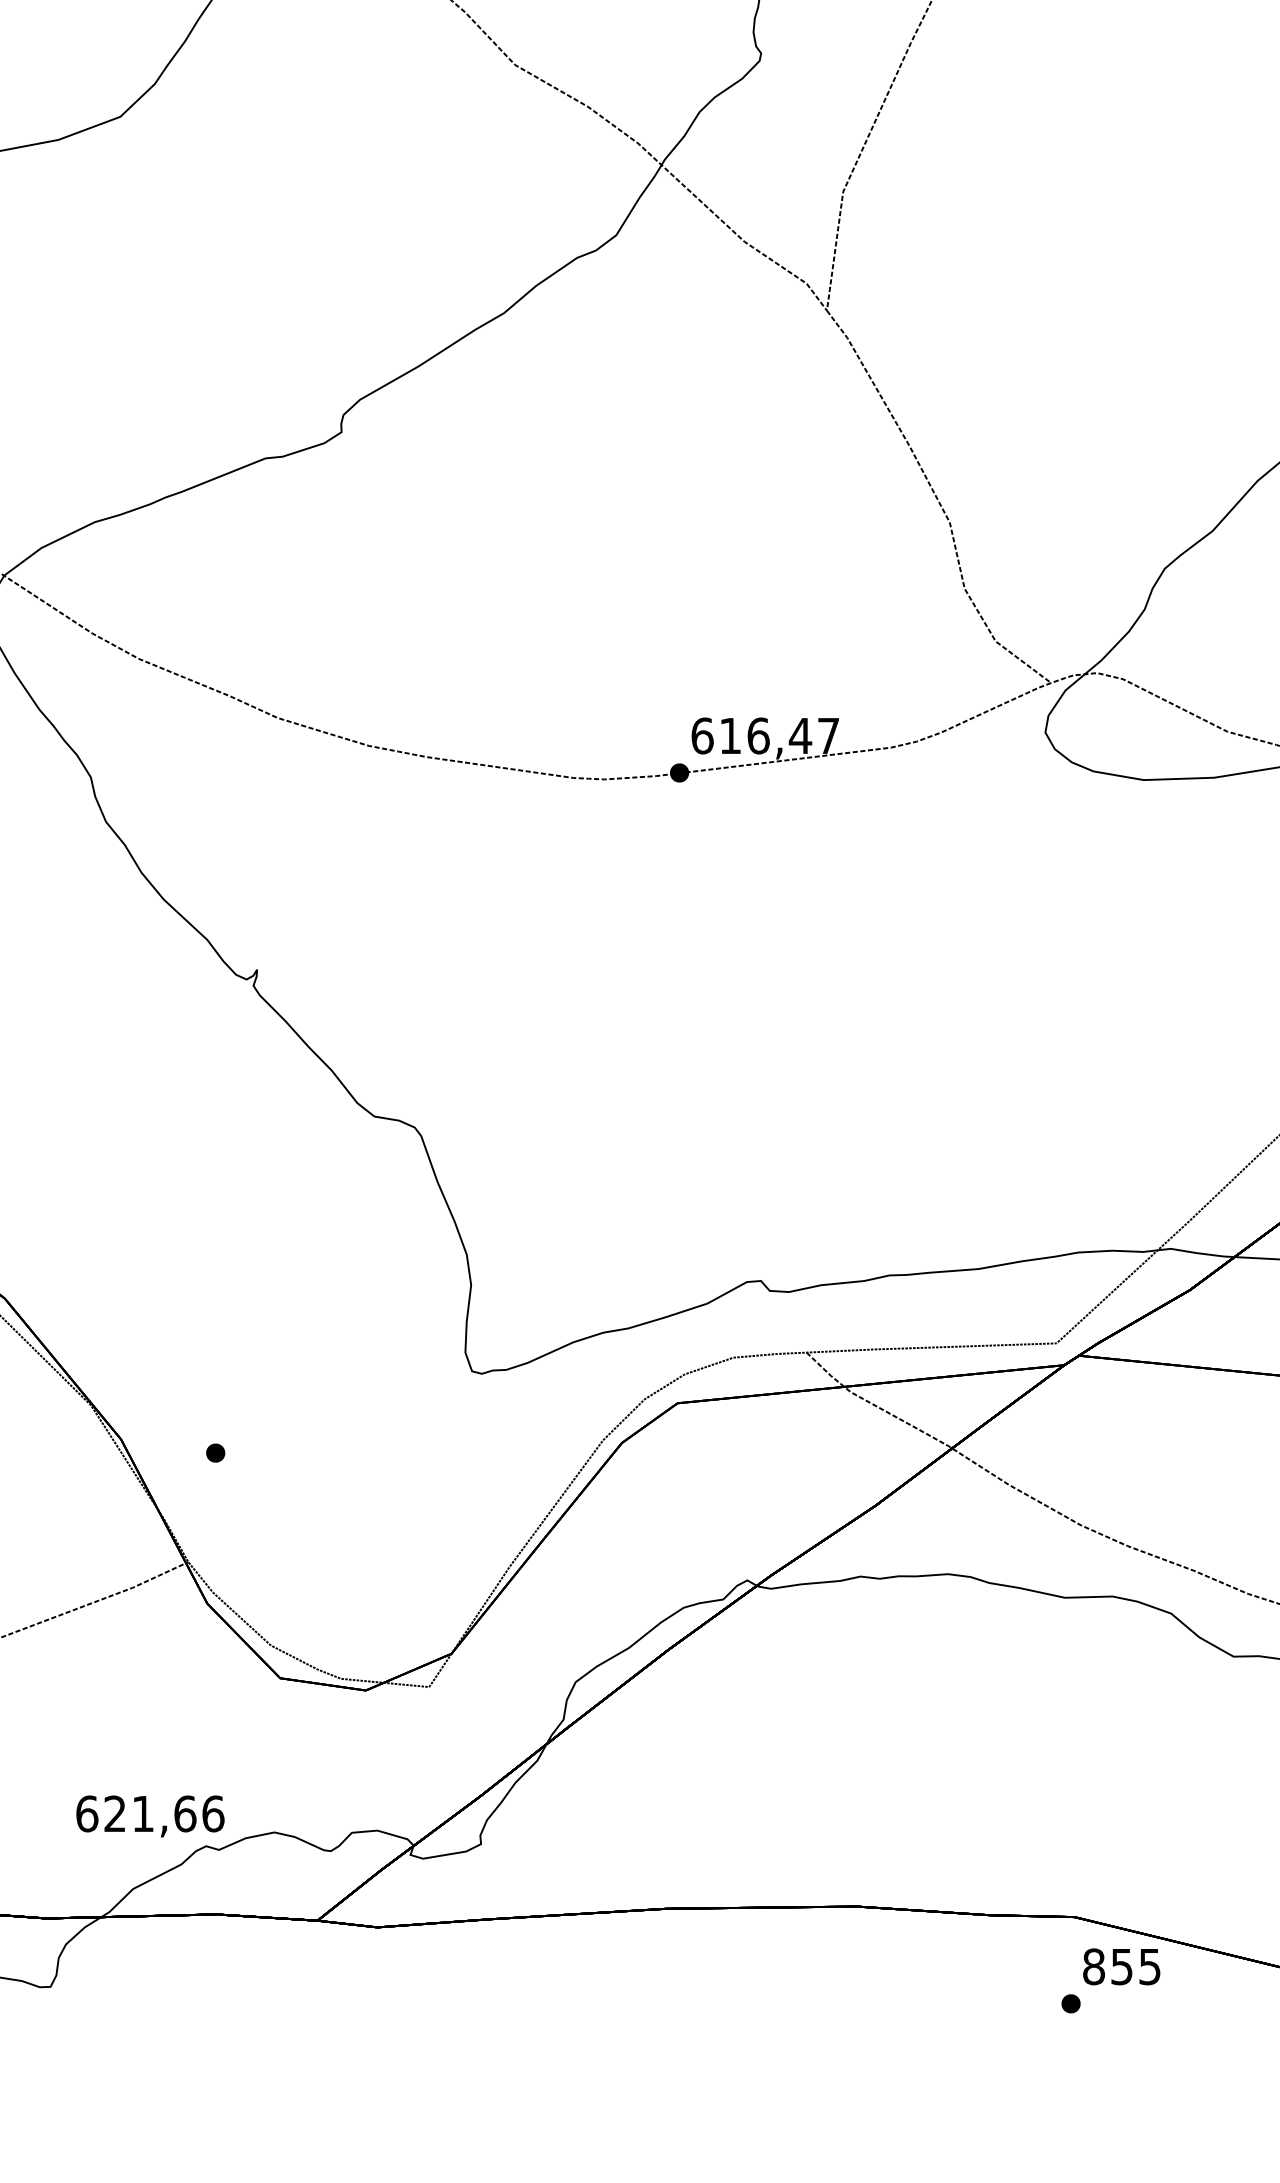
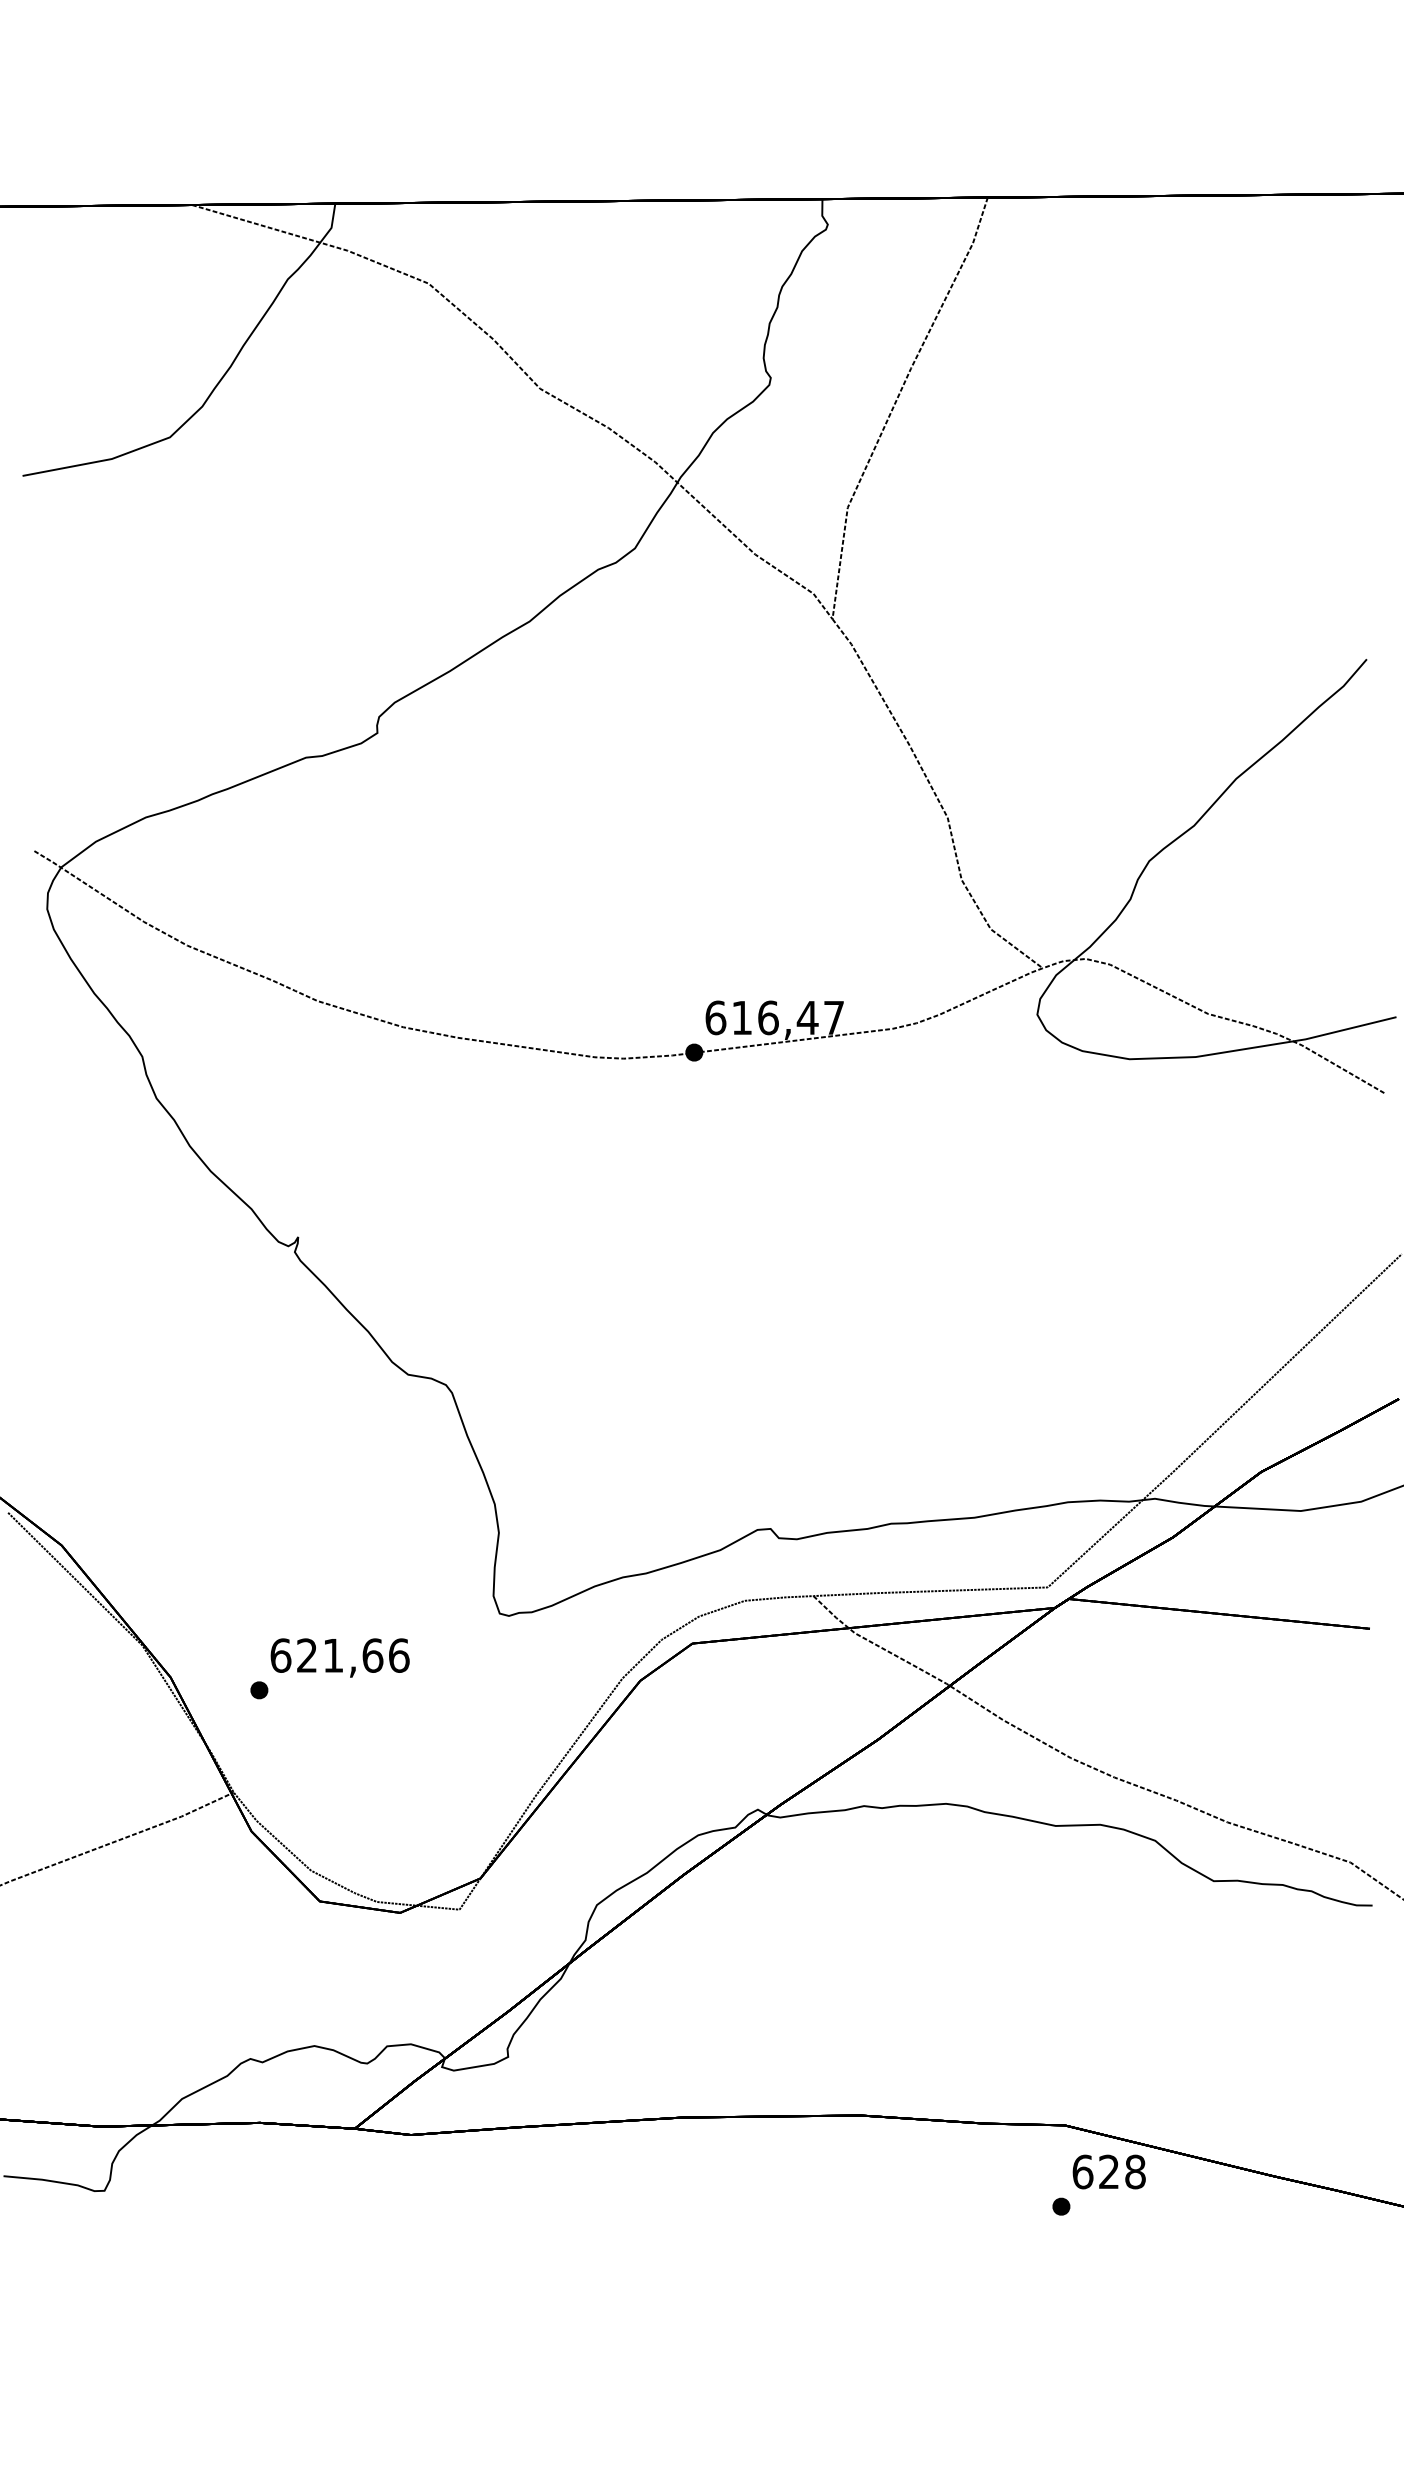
text: (149, 1815) -> (339, 1657), moved
text: (1121, 1966) -> (1108, 2171), 855 -> 628

